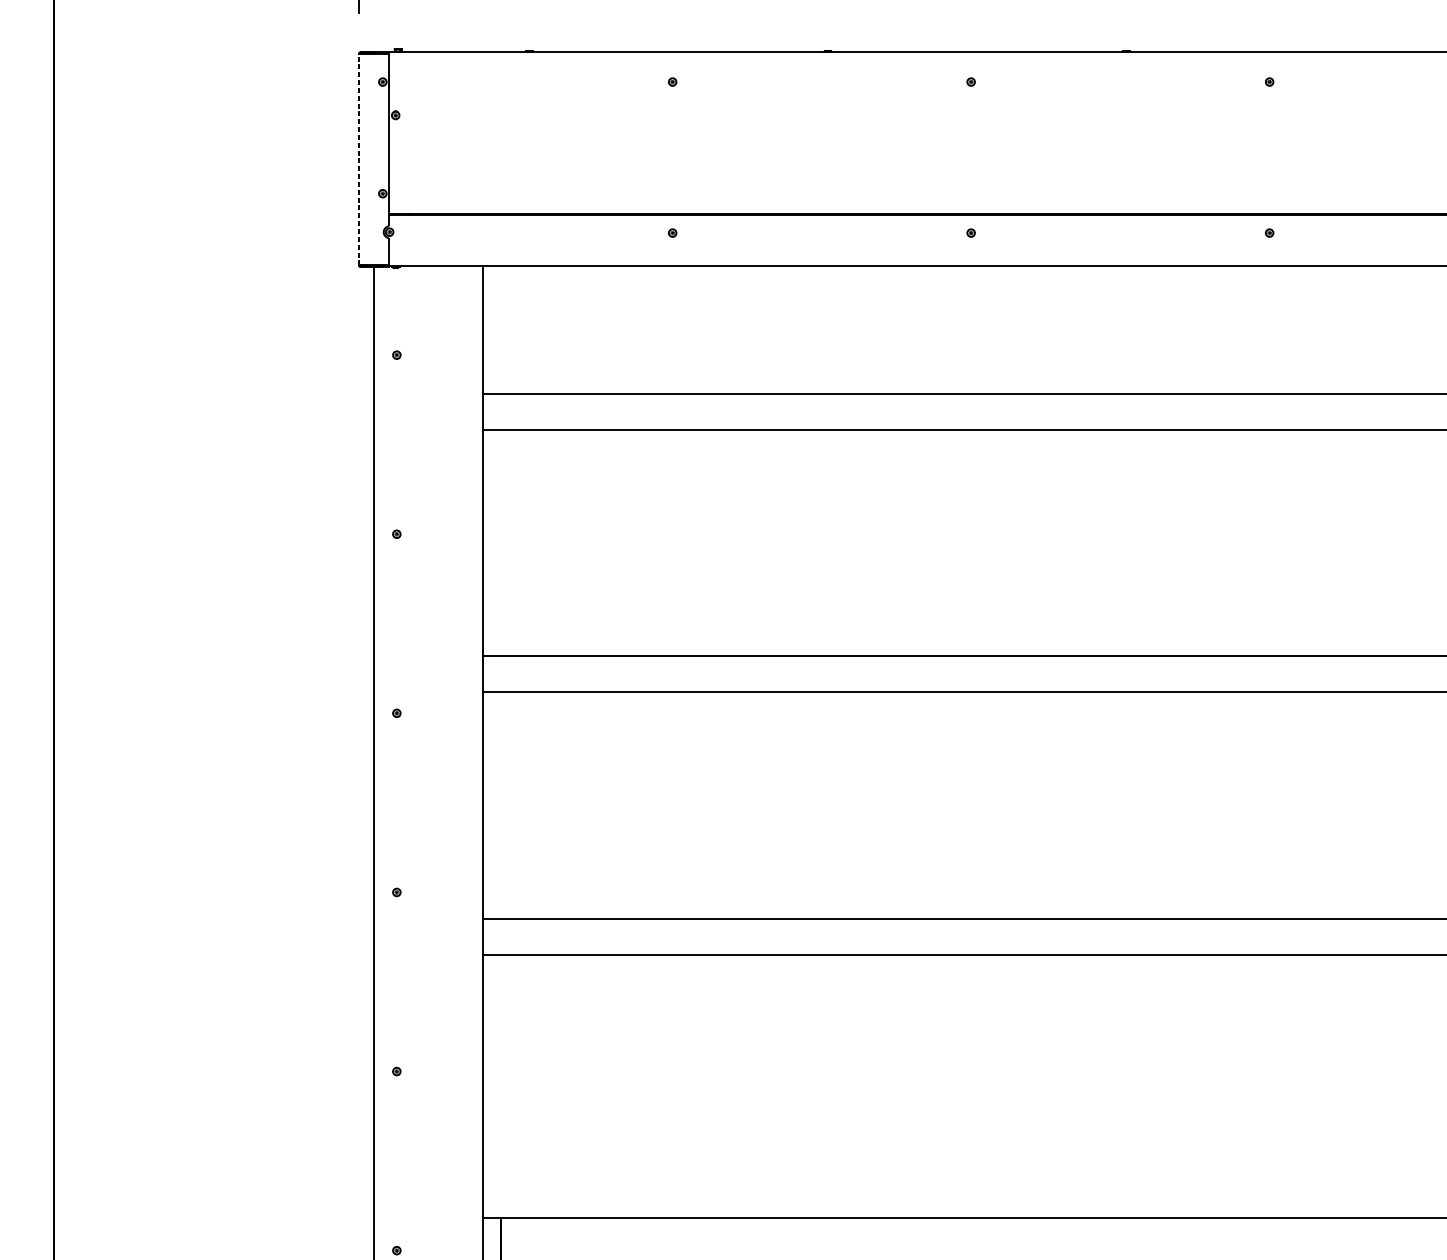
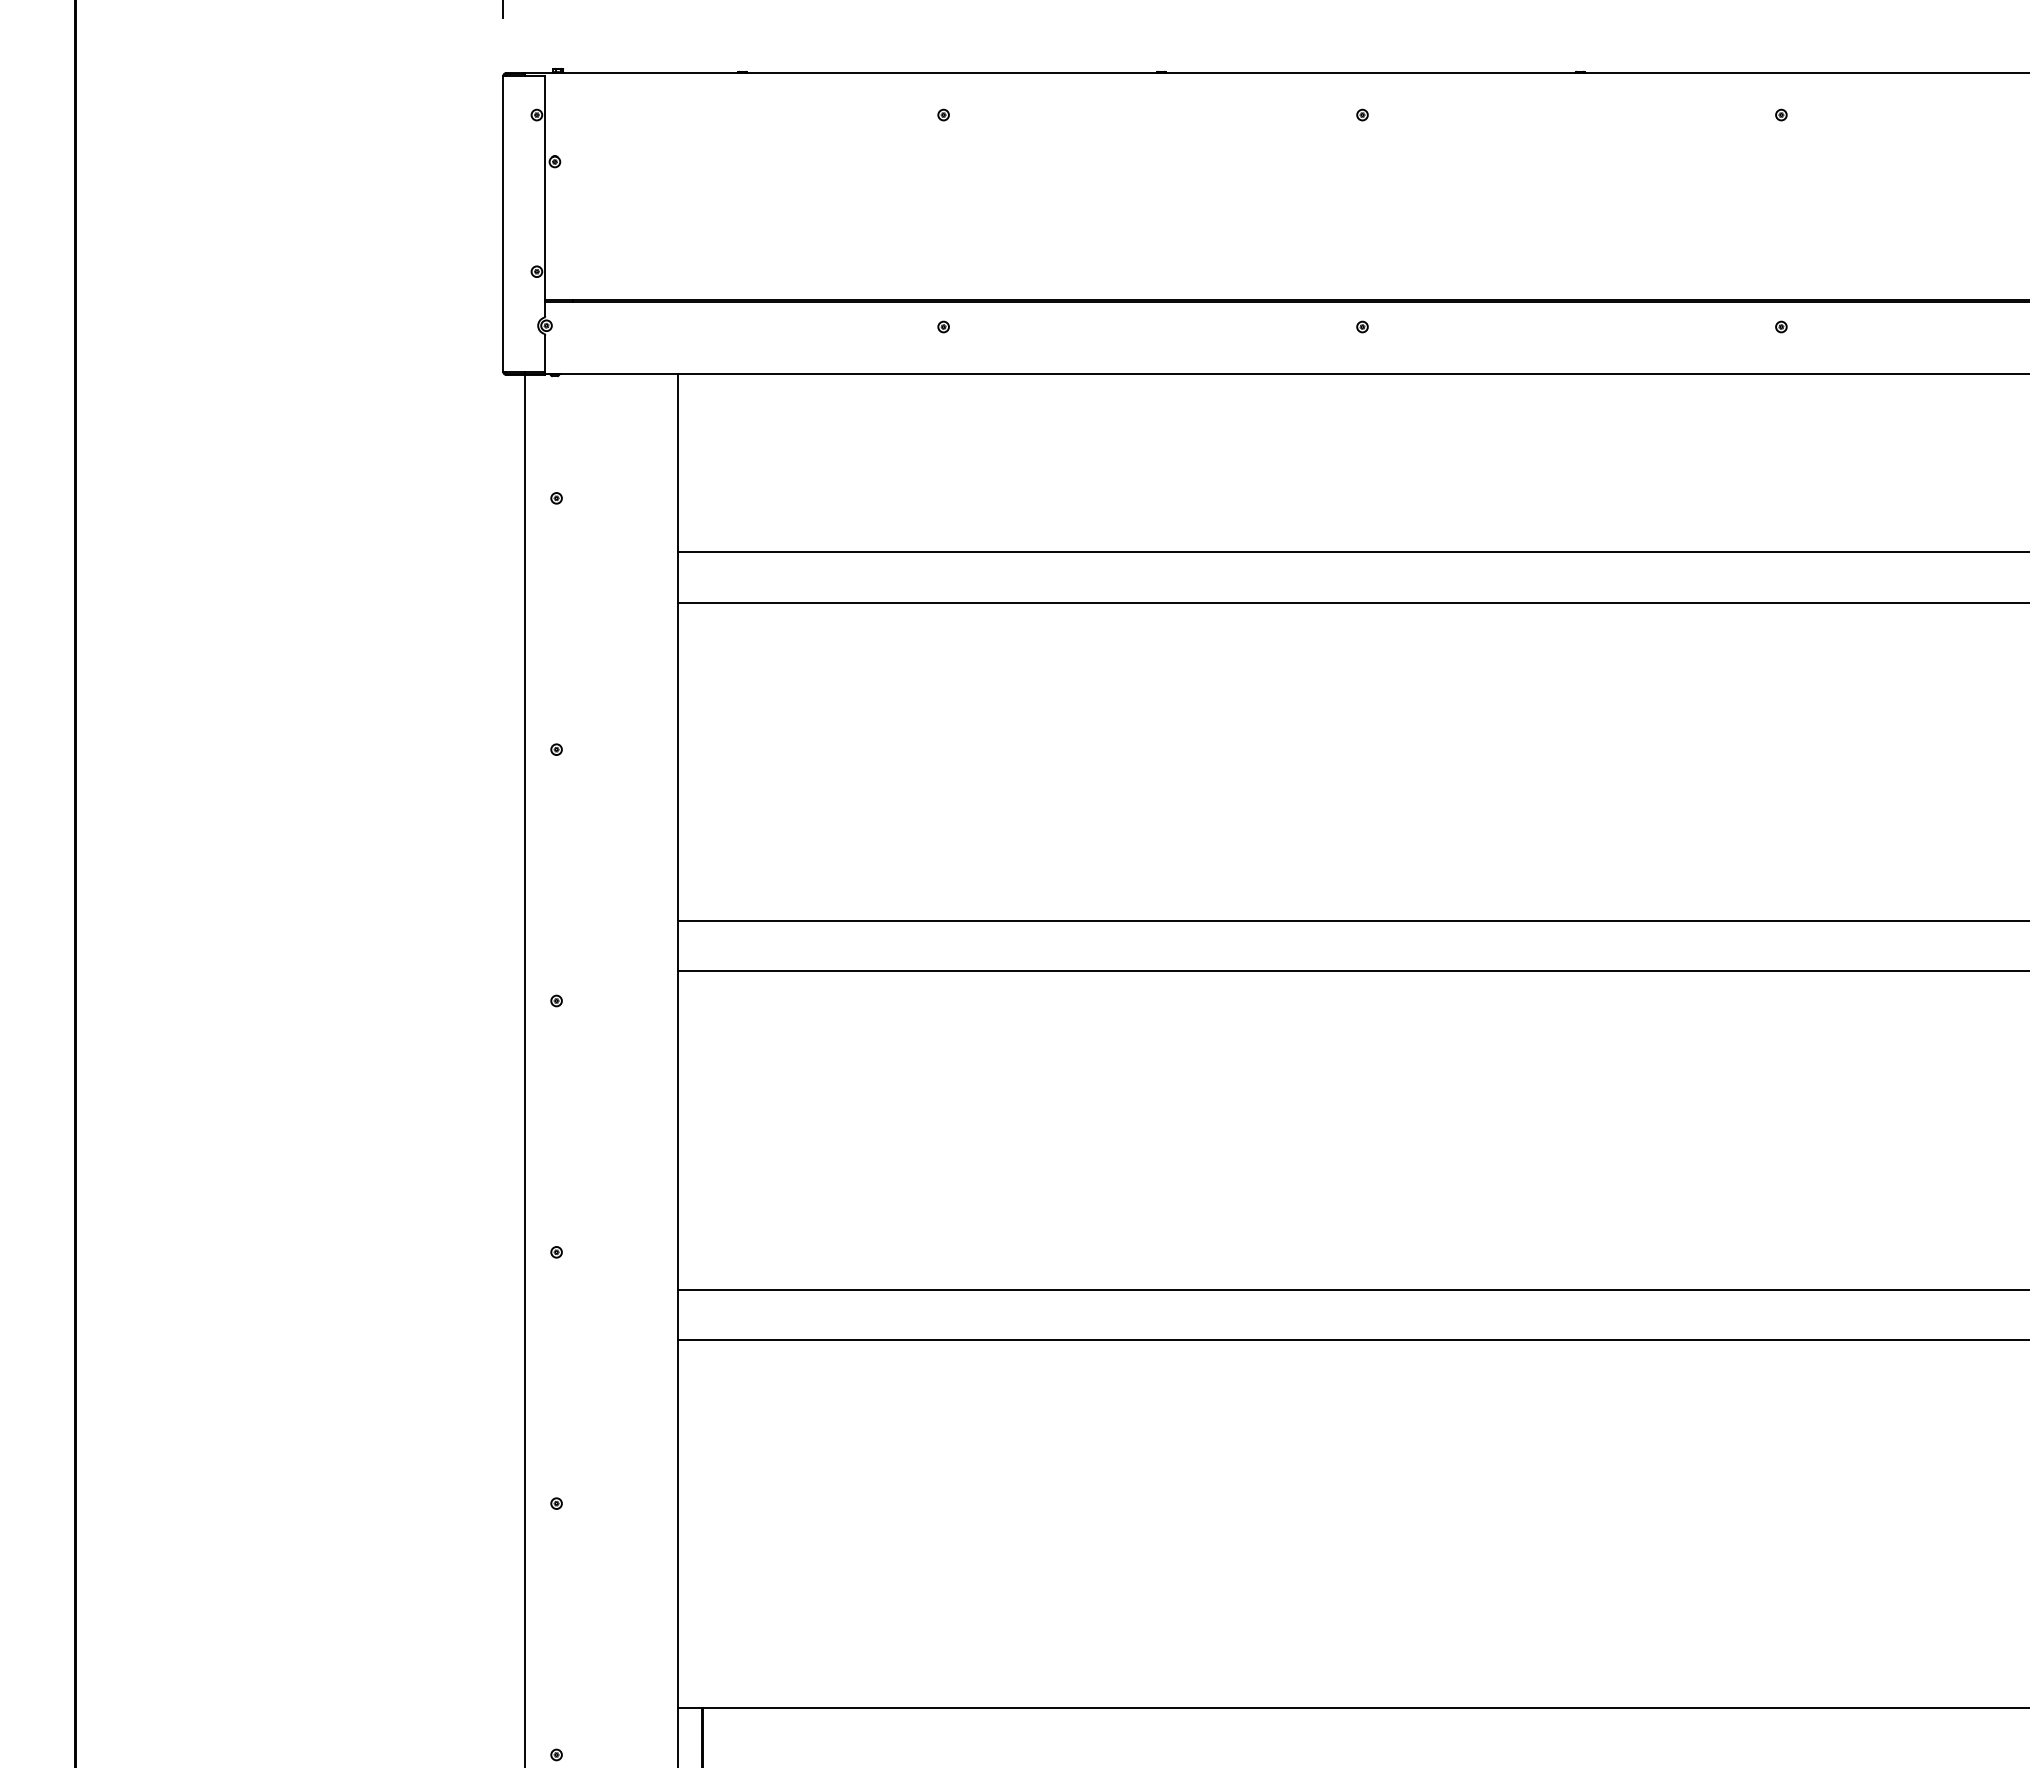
line: (359, 159) -> (503, 223), dashed -> solid

